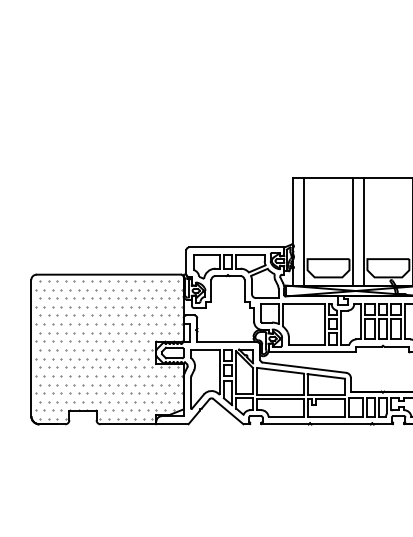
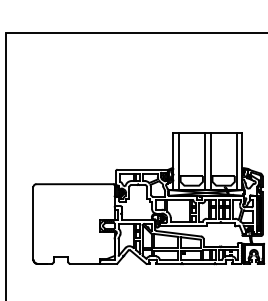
hatch: (108, 350) -> (74, 224), removed

